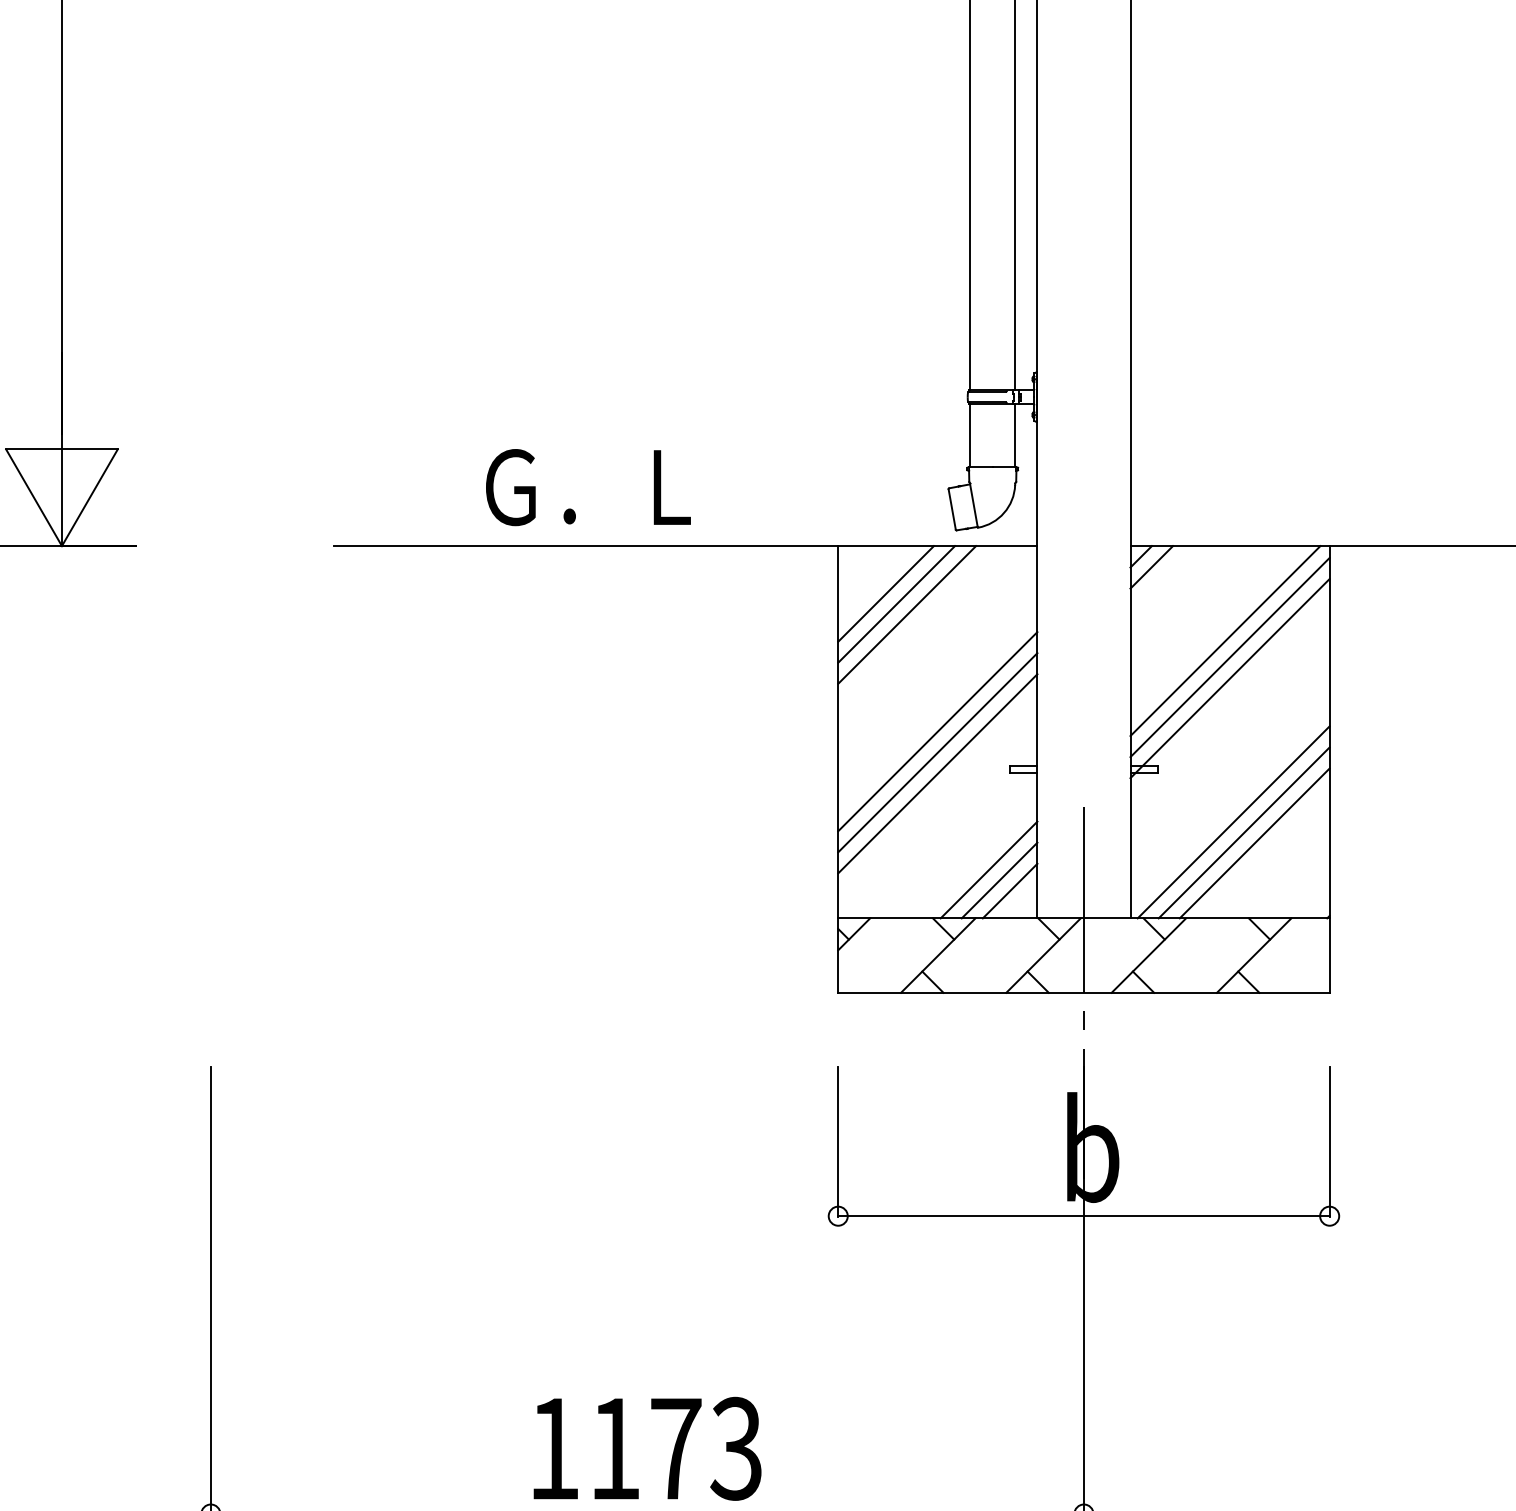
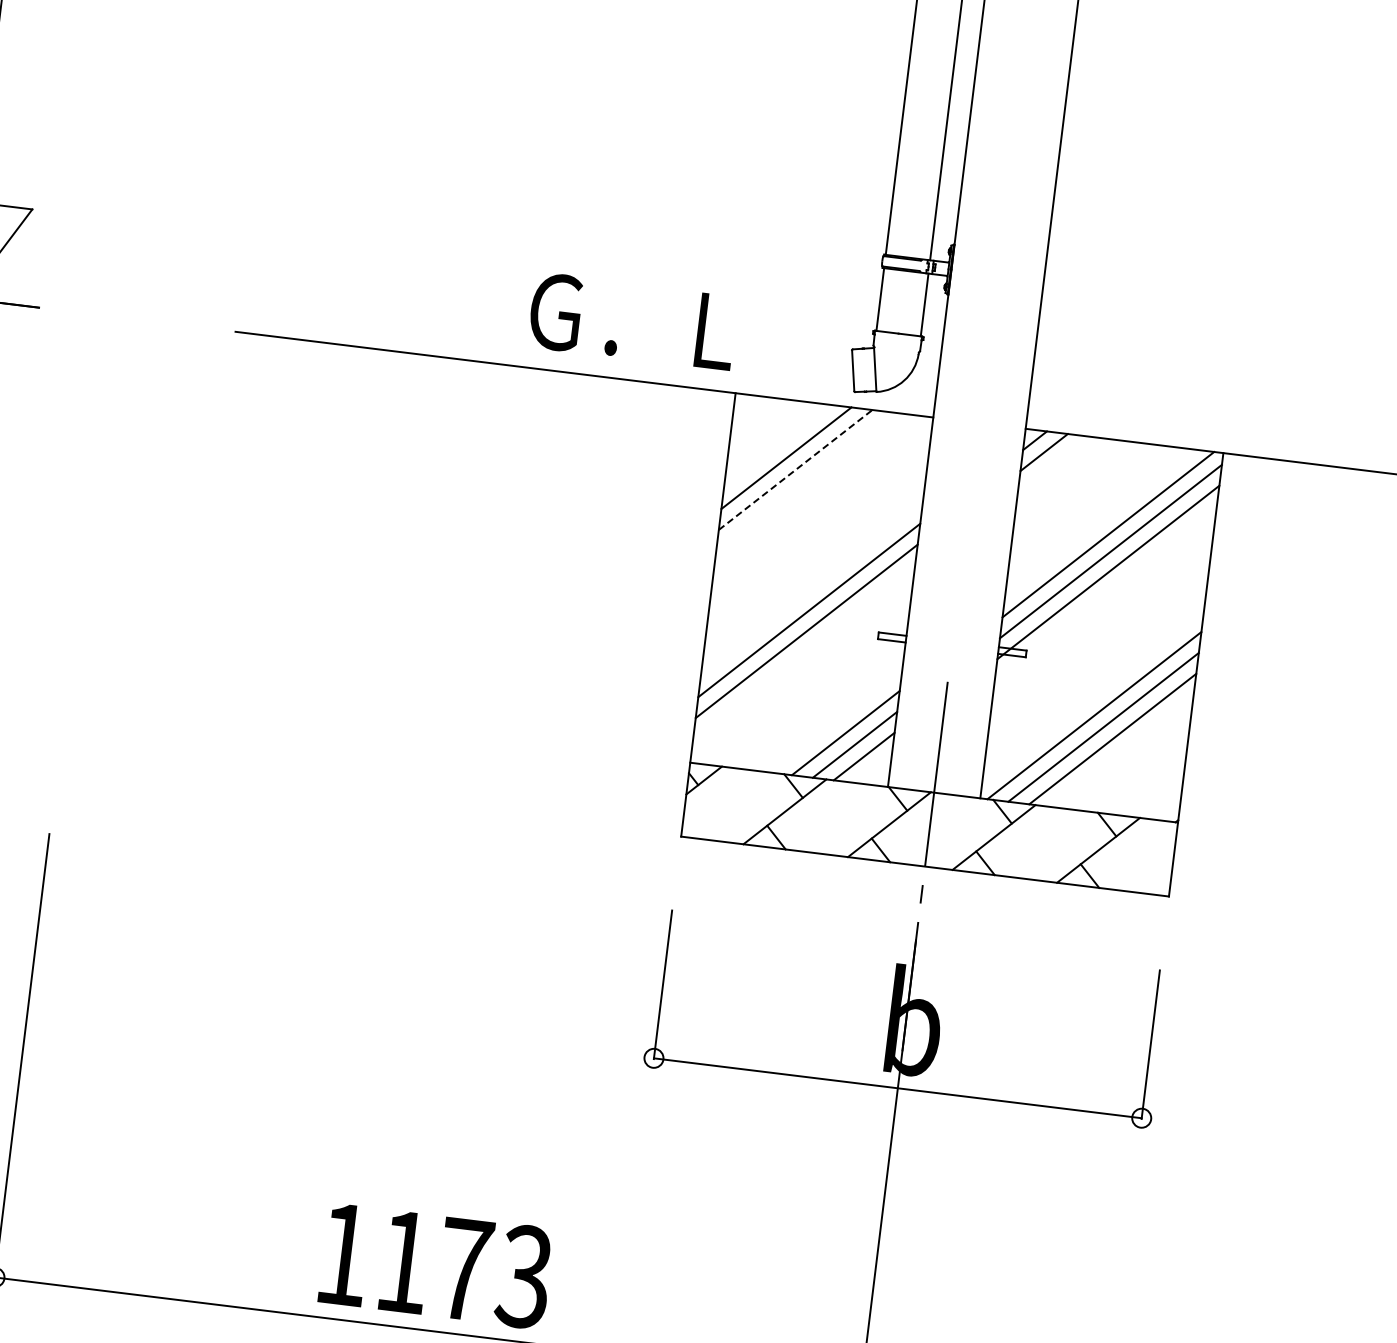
text: (588, 487) -> (632, 321), moved
line: (885, 593) -> (776, 446), removed
line: (907, 614) -> (796, 469), solid -> dashed
line: (937, 731) -> (811, 589), removed

